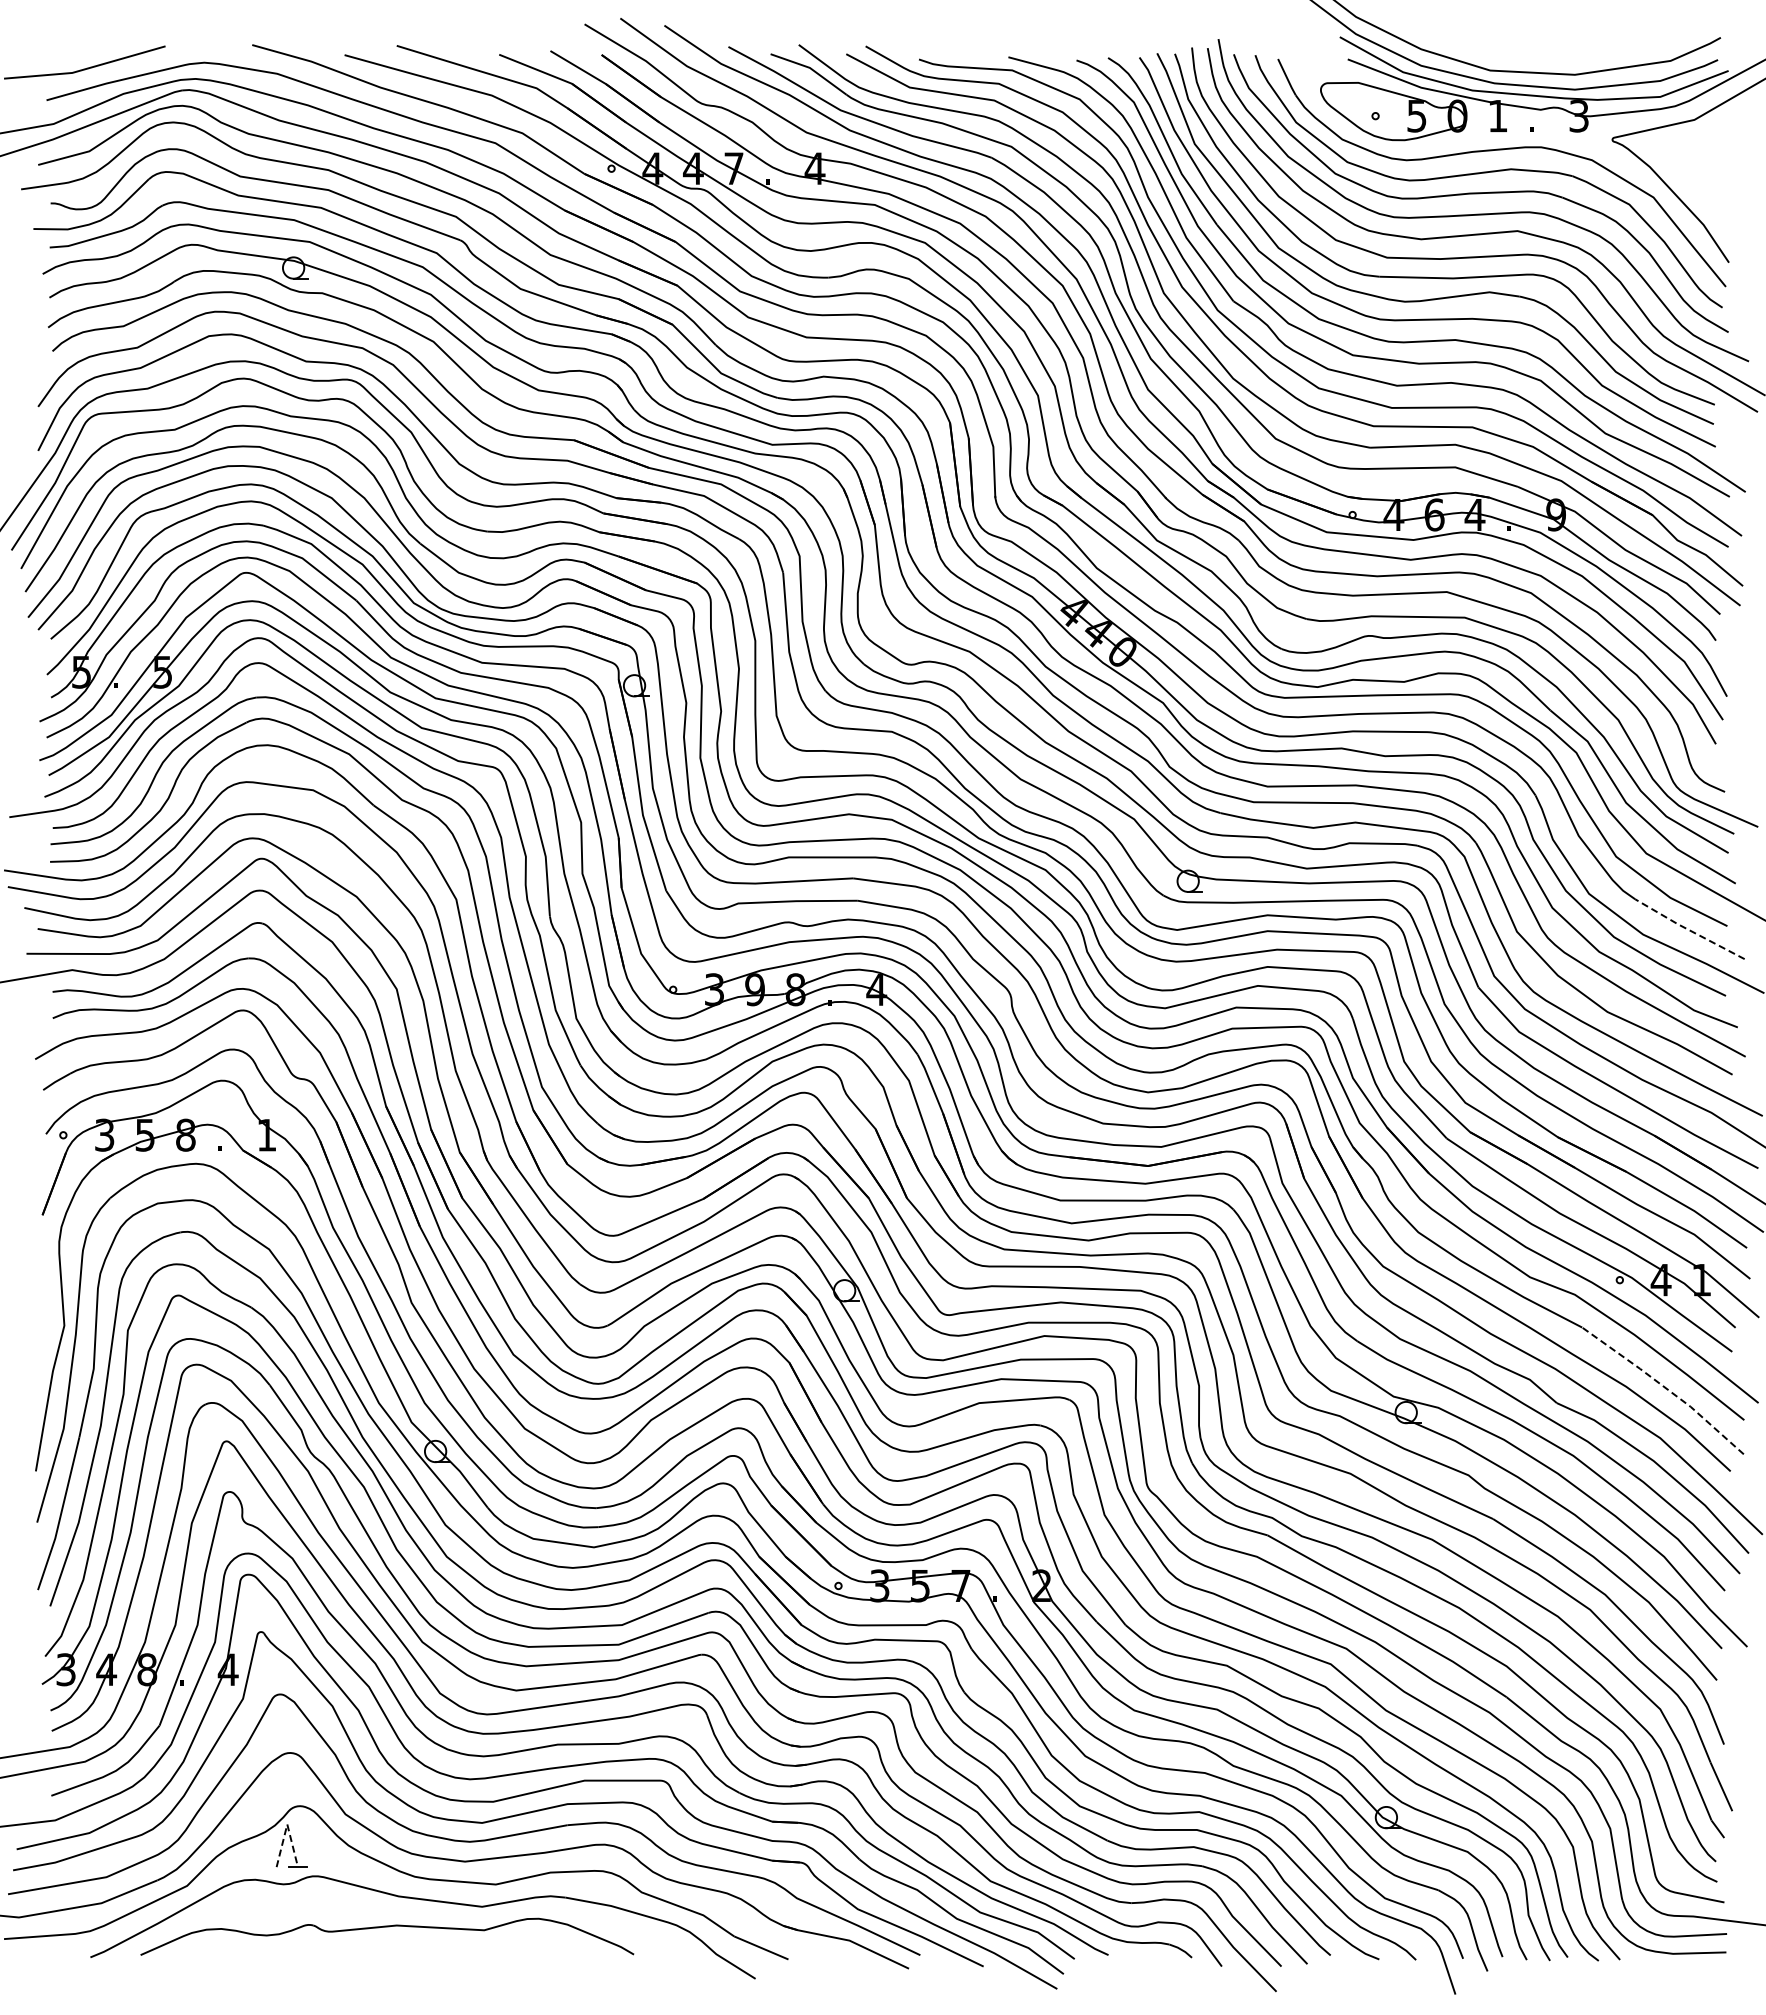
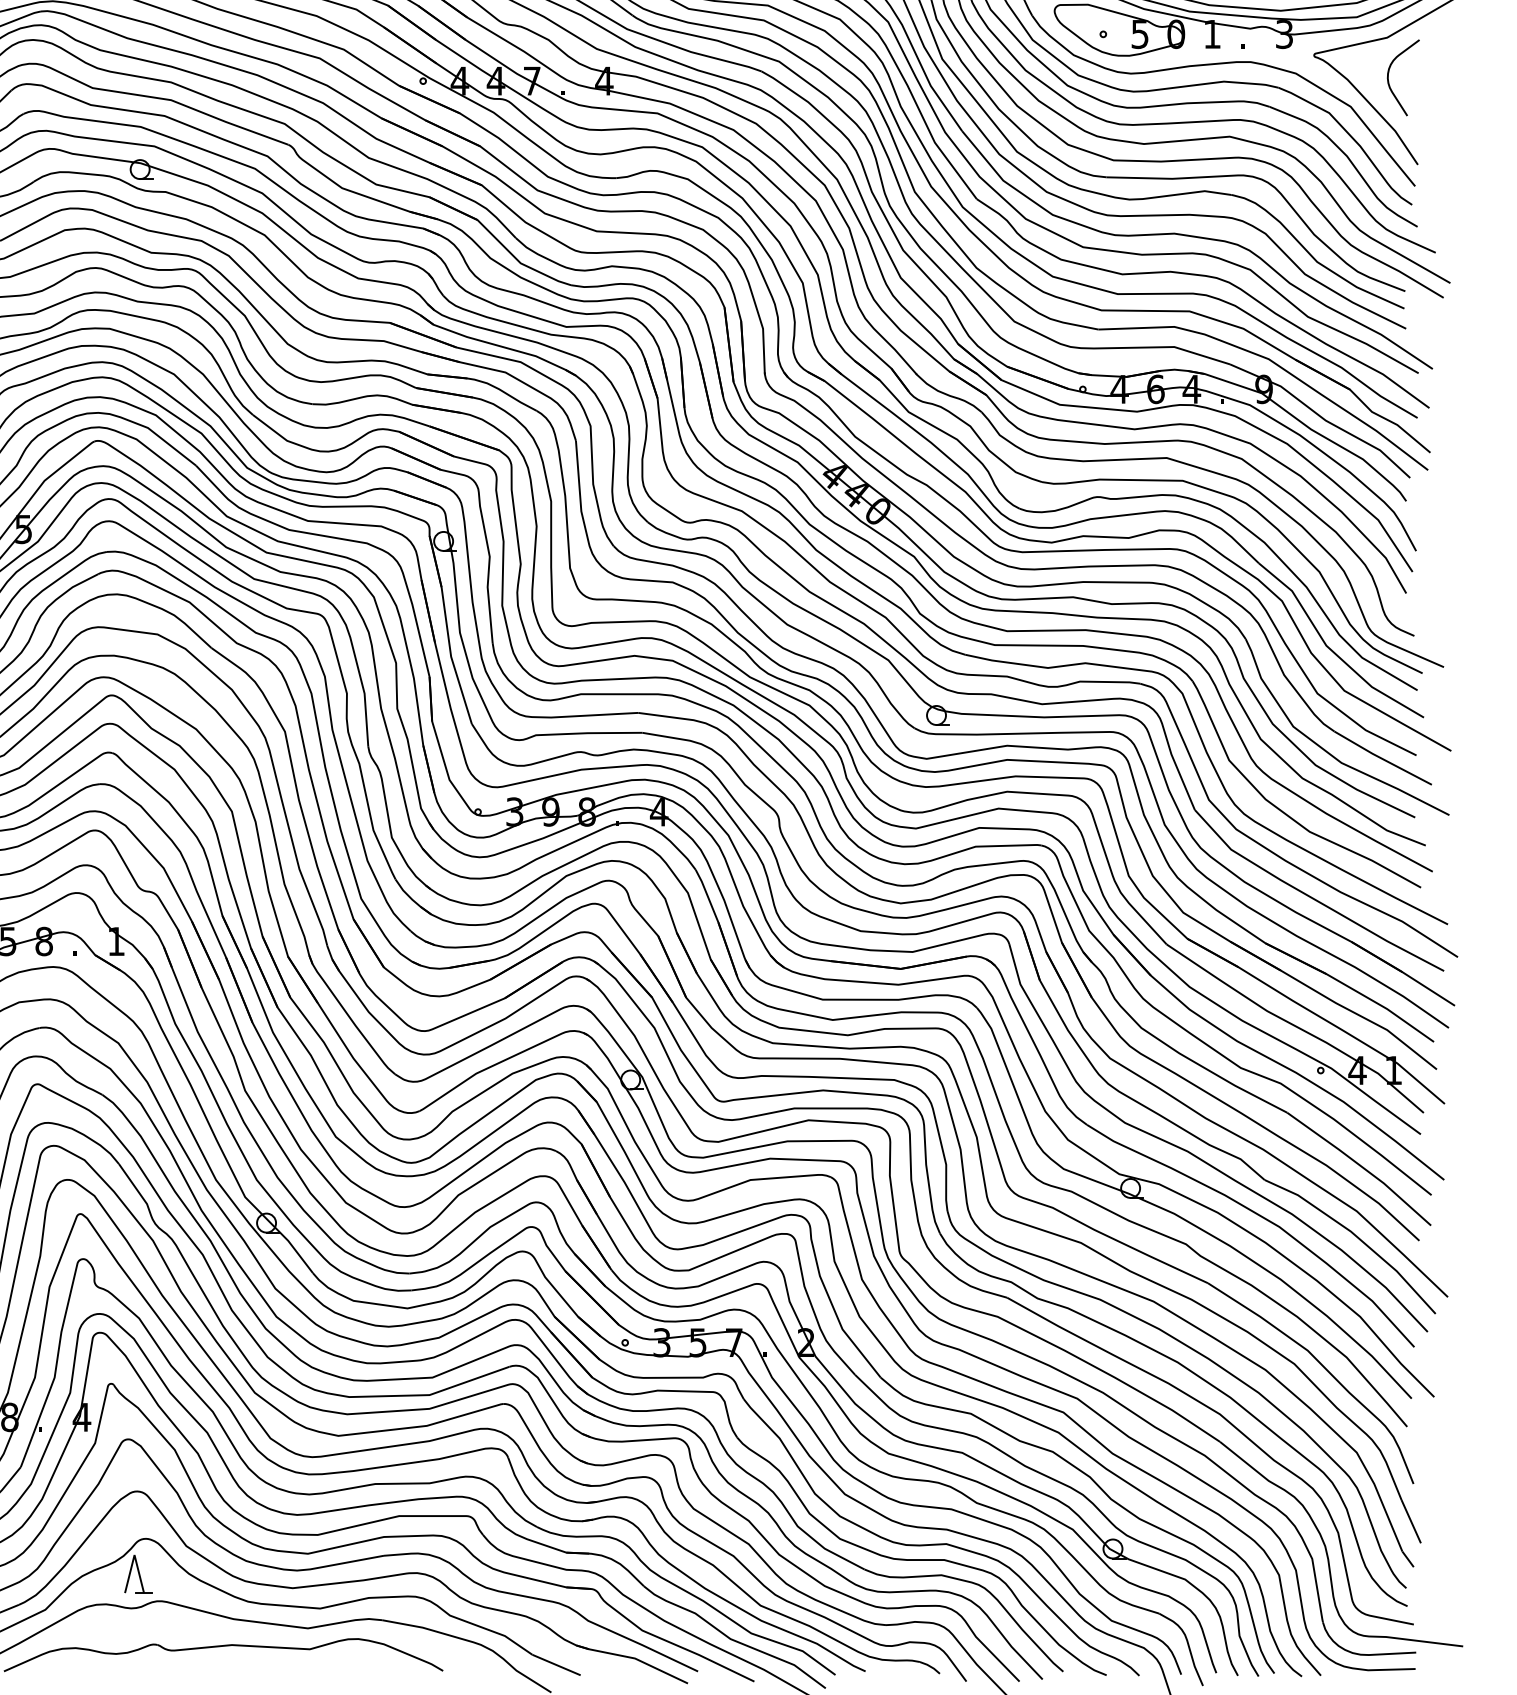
curve: (1696, 165) -> (1389, 78), added
line: (1688, 929) -> (1381, 758), dashed -> solid
line: (1665, 1387) -> (1361, 1166), dashed -> solid
line: (287, 1824) -> (134, 1555), dashed -> solid

